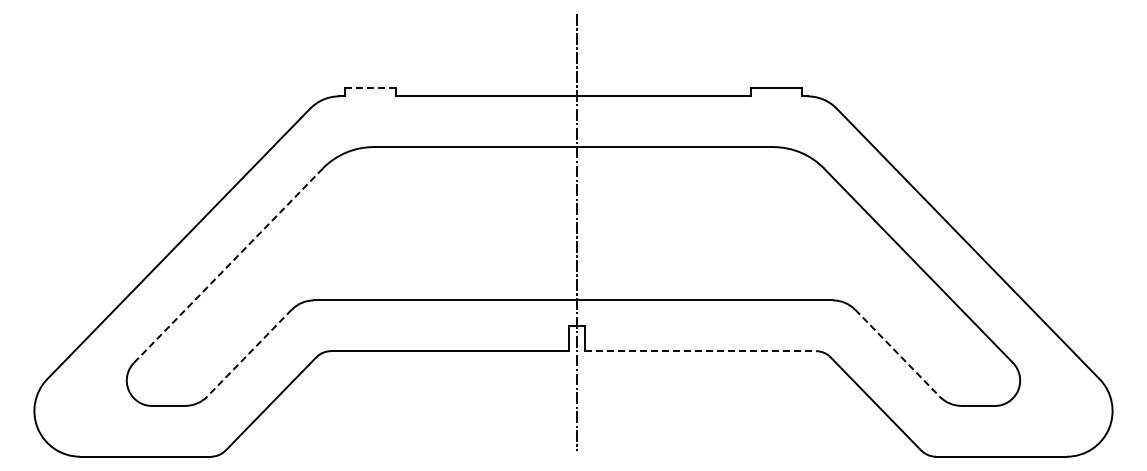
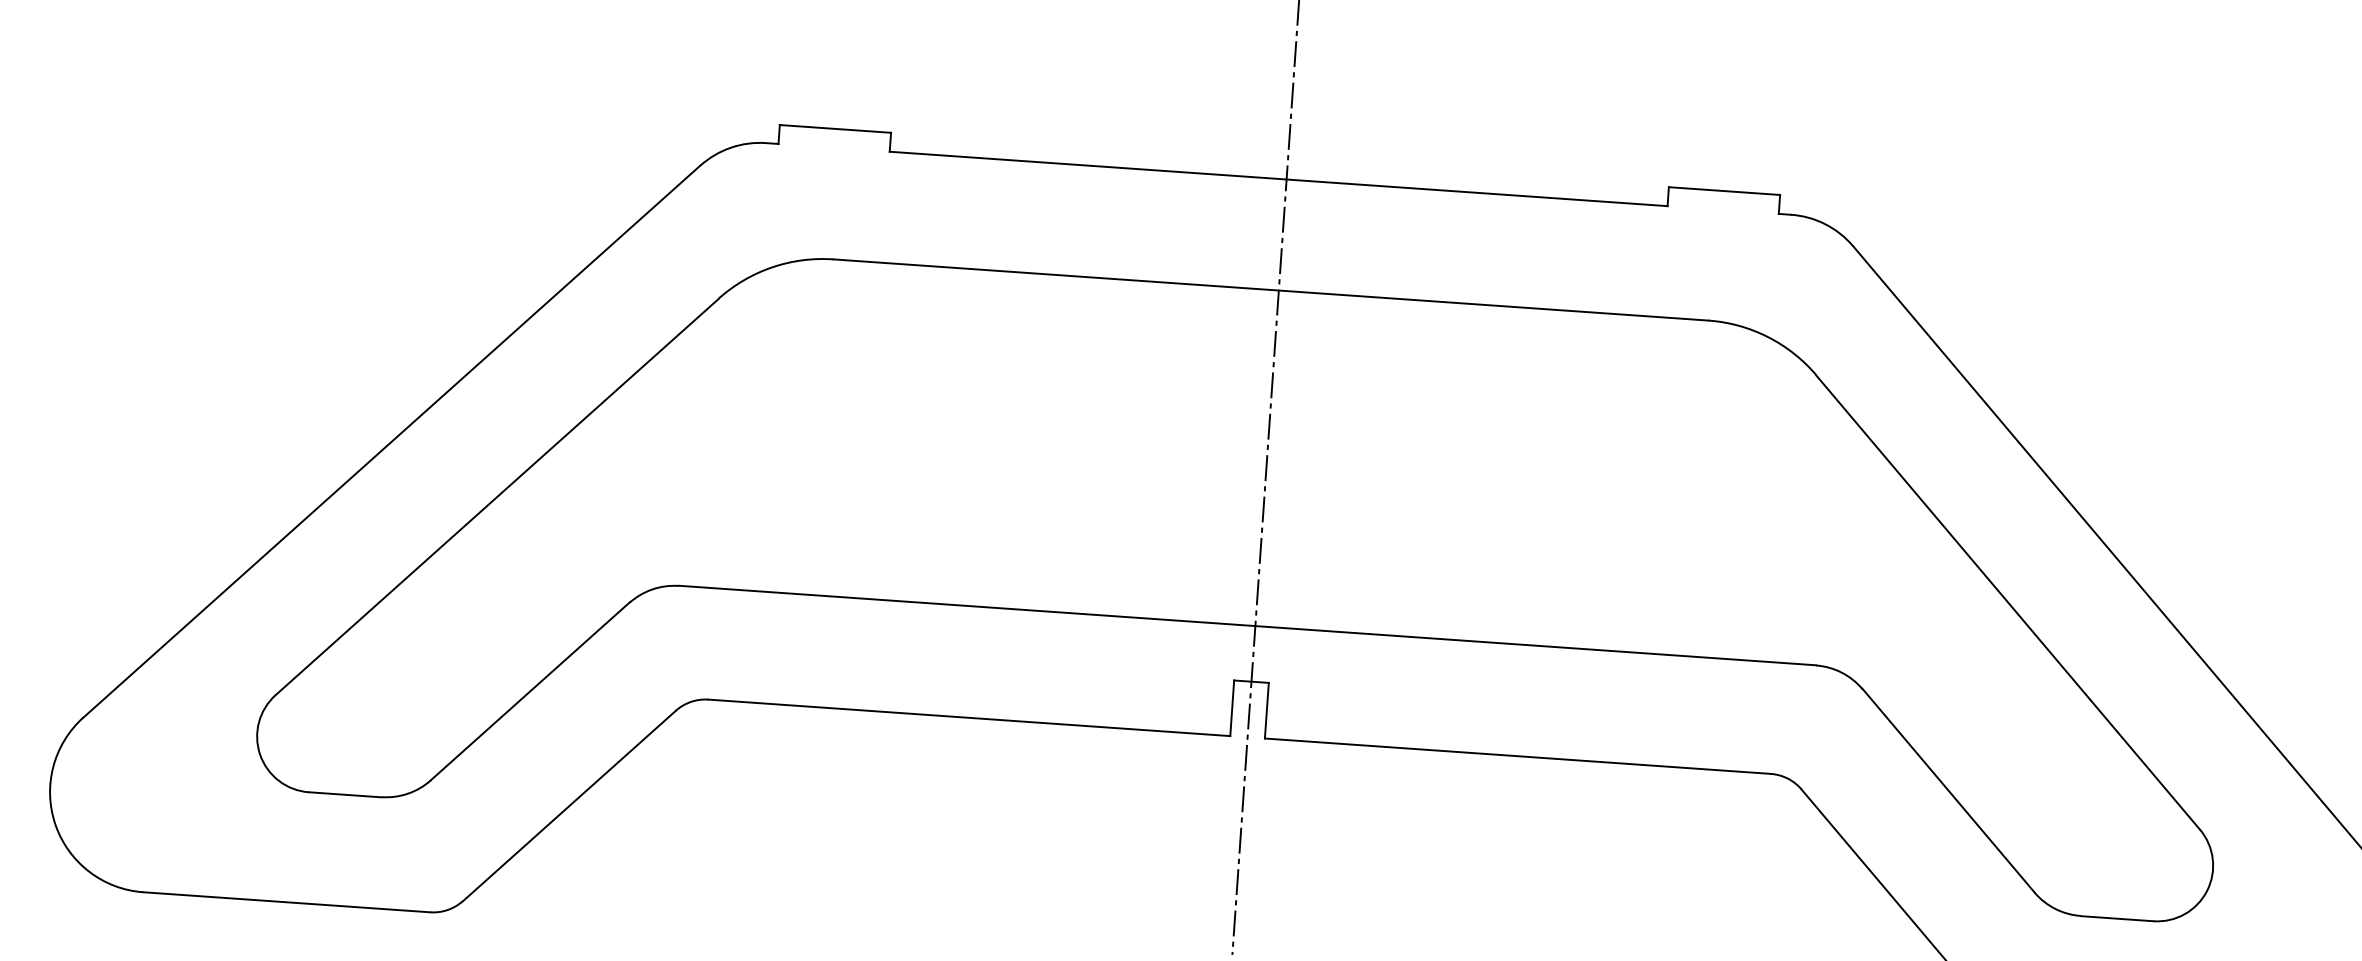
line: (370, 87) -> (835, 128), dashed -> solid
line: (228, 265) -> (497, 496), dashed -> solid
line: (700, 351) -> (1517, 756), dashed -> solid
line: (249, 353) -> (530, 692), dashed -> solid
line: (897, 353) -> (1948, 791), dashed -> solid

